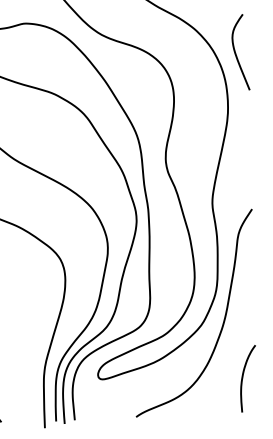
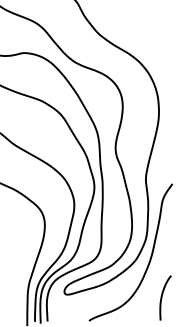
curve: (237, 53) -> (166, 78), removed

